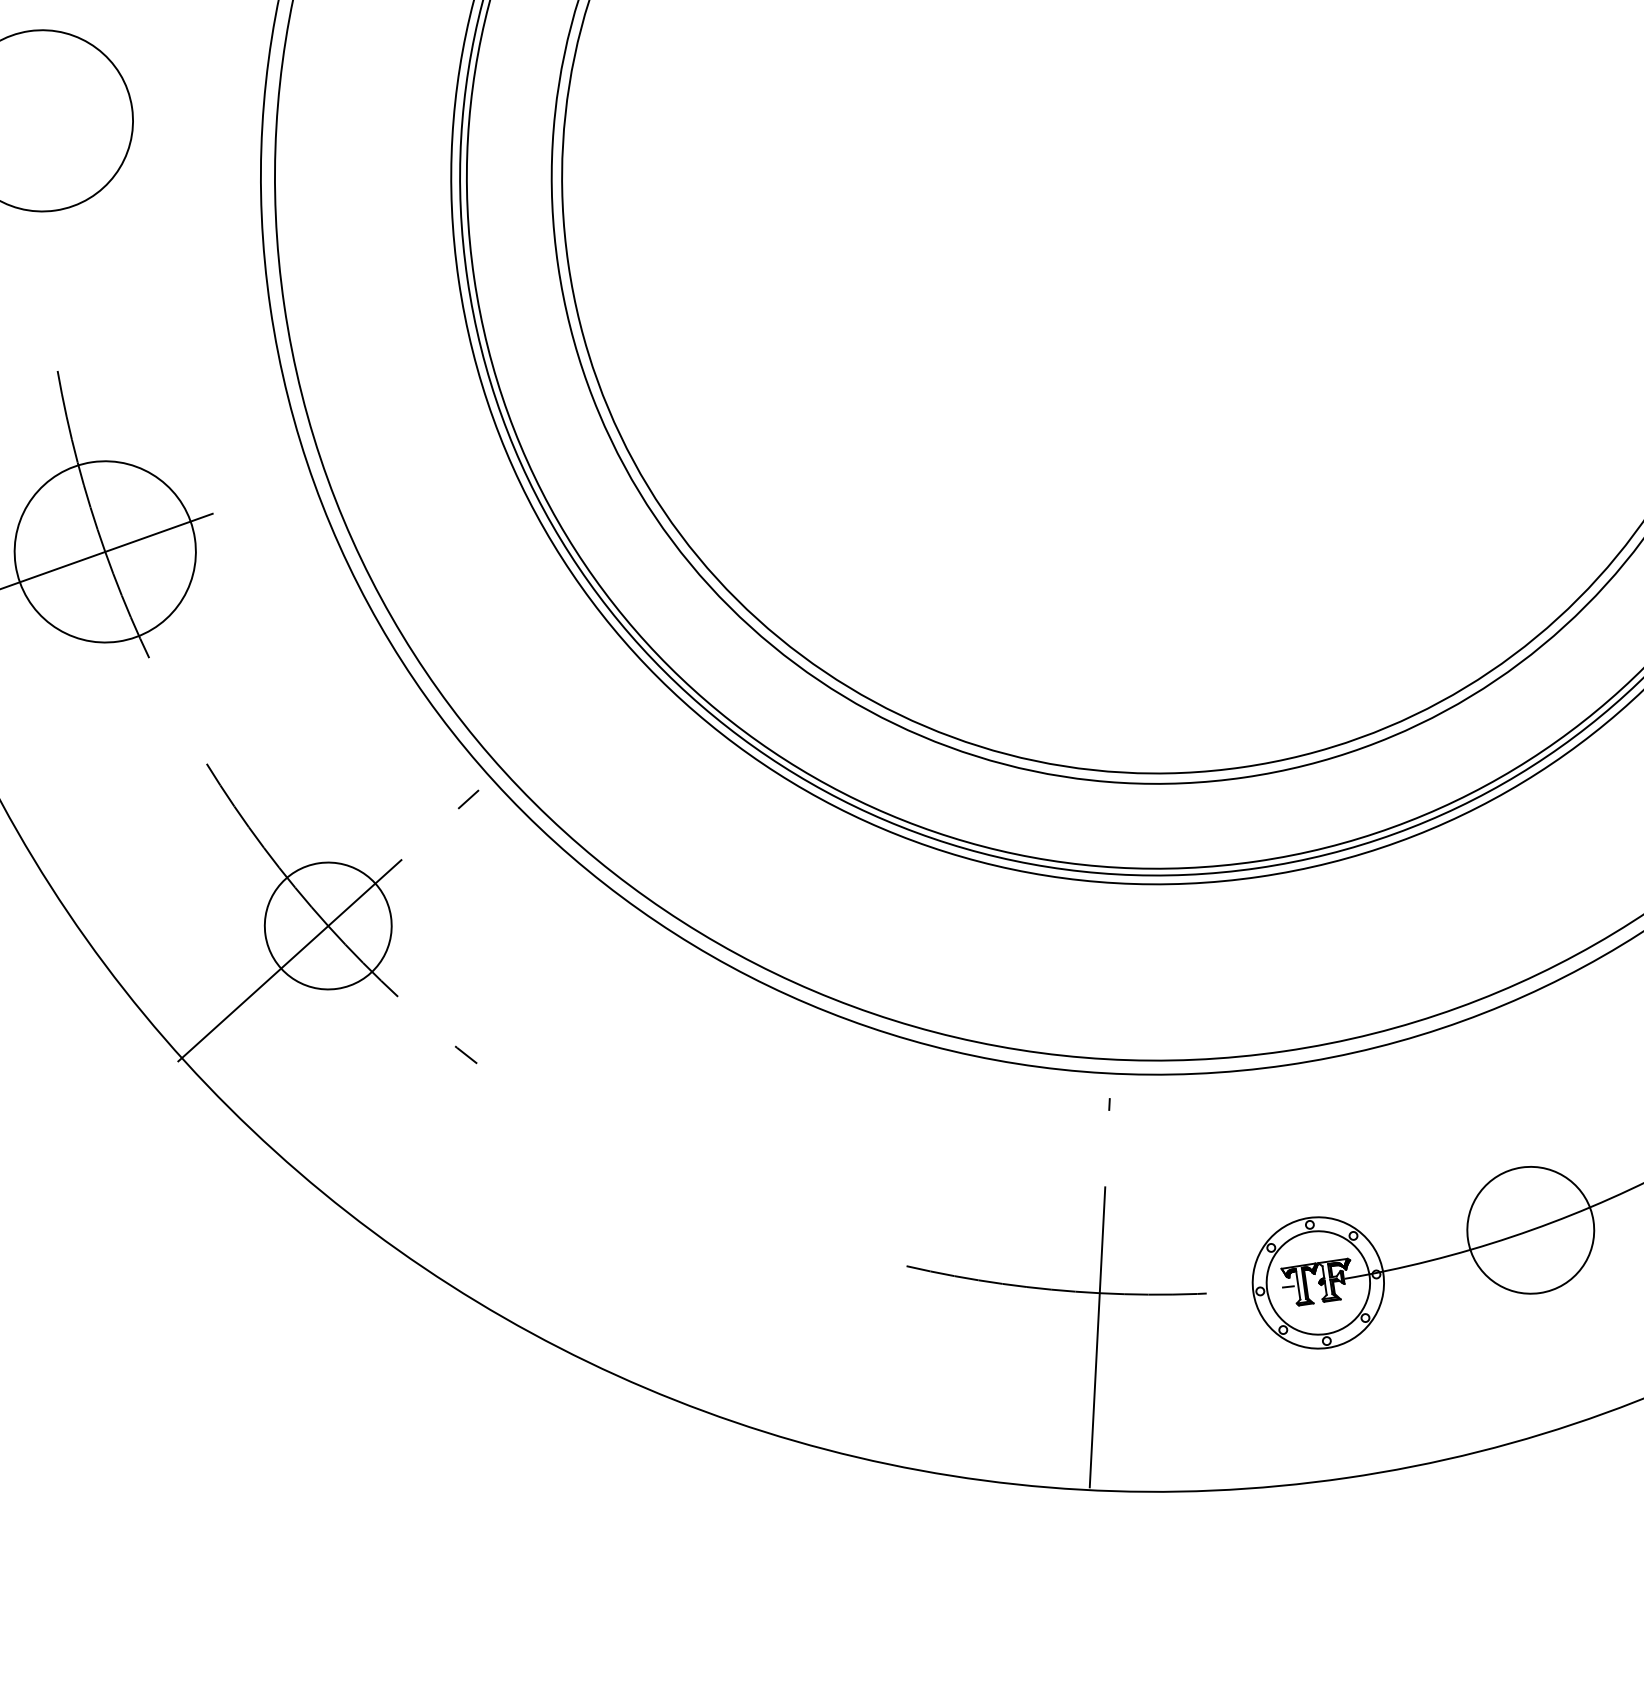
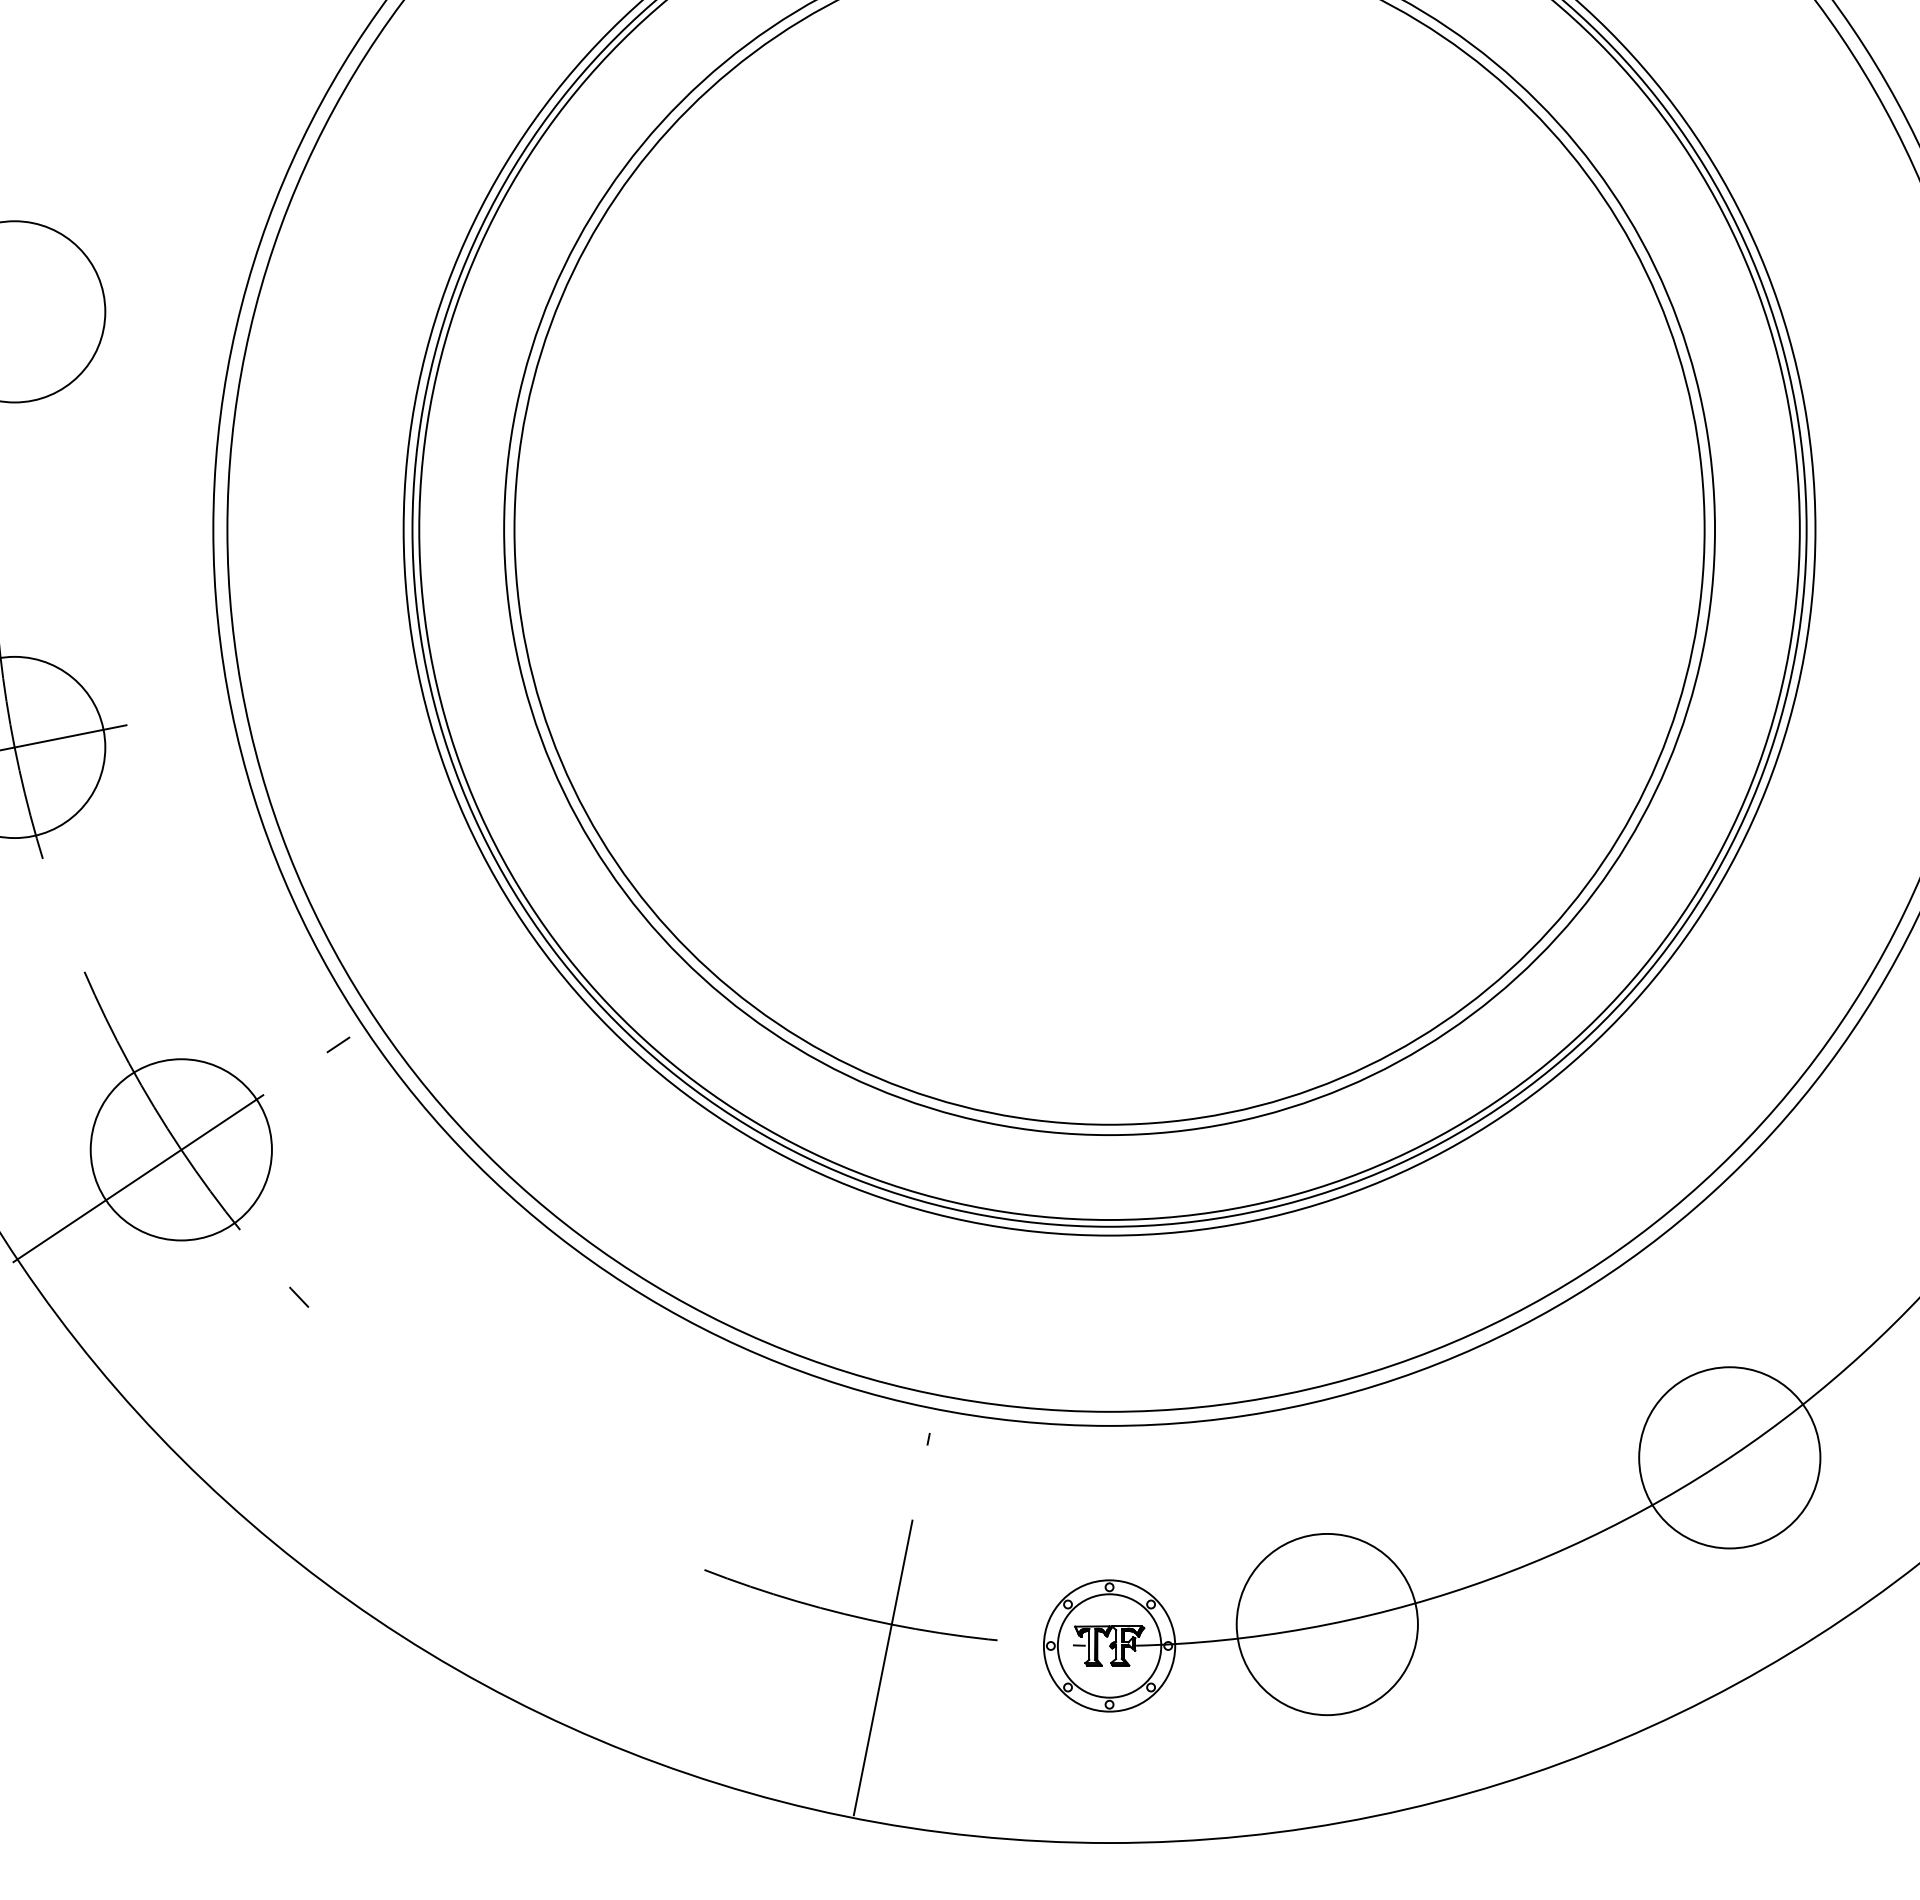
circle: (327, 925) -> (180, 1149), size x1.43
circle: (1529, 1230) -> (1326, 1624), size x1.43

